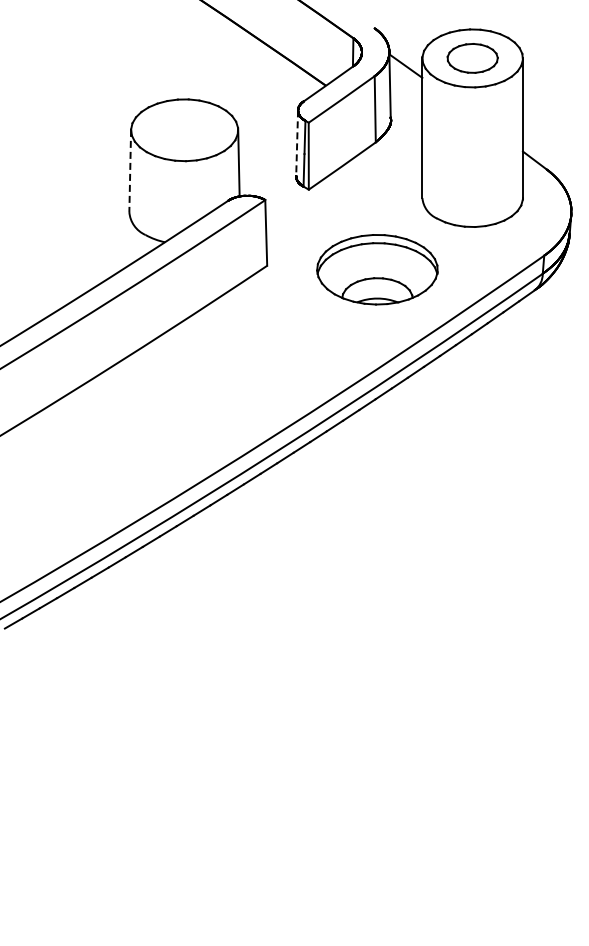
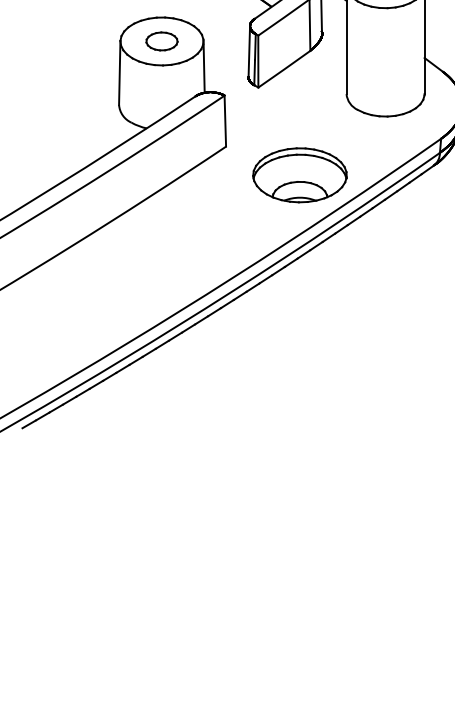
part: (184, 129) -> (161, 40), added
line: (297, 143) -> (249, 51), dashed -> solid
line: (130, 171) -> (119, 73), dashed -> solid
part: (377, 269) -> (300, 175), moved

